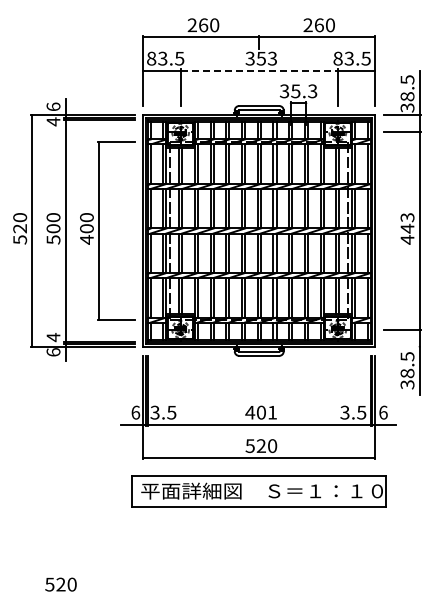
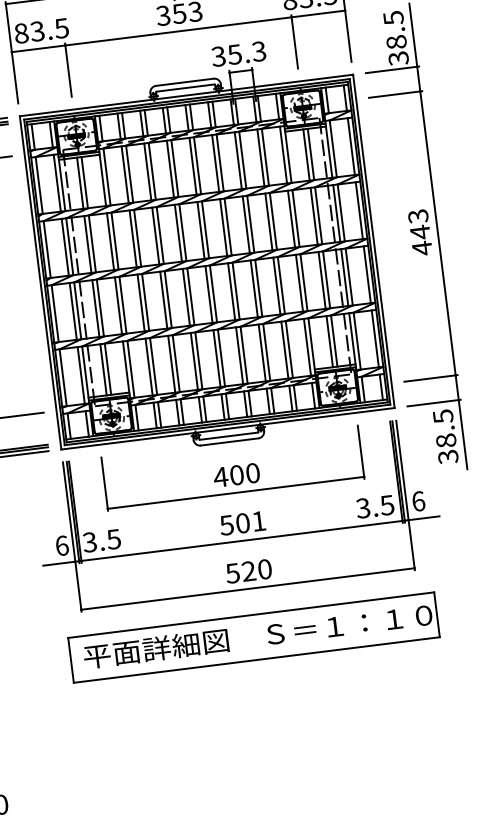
line: (259, 70) -> (178, 31), dashed -> solid
line: (401, 346) -> (432, 402), added
part: (259, 374) -> (233, 468), added
text: (250, 412) -> (227, 525), 401 -> 501

